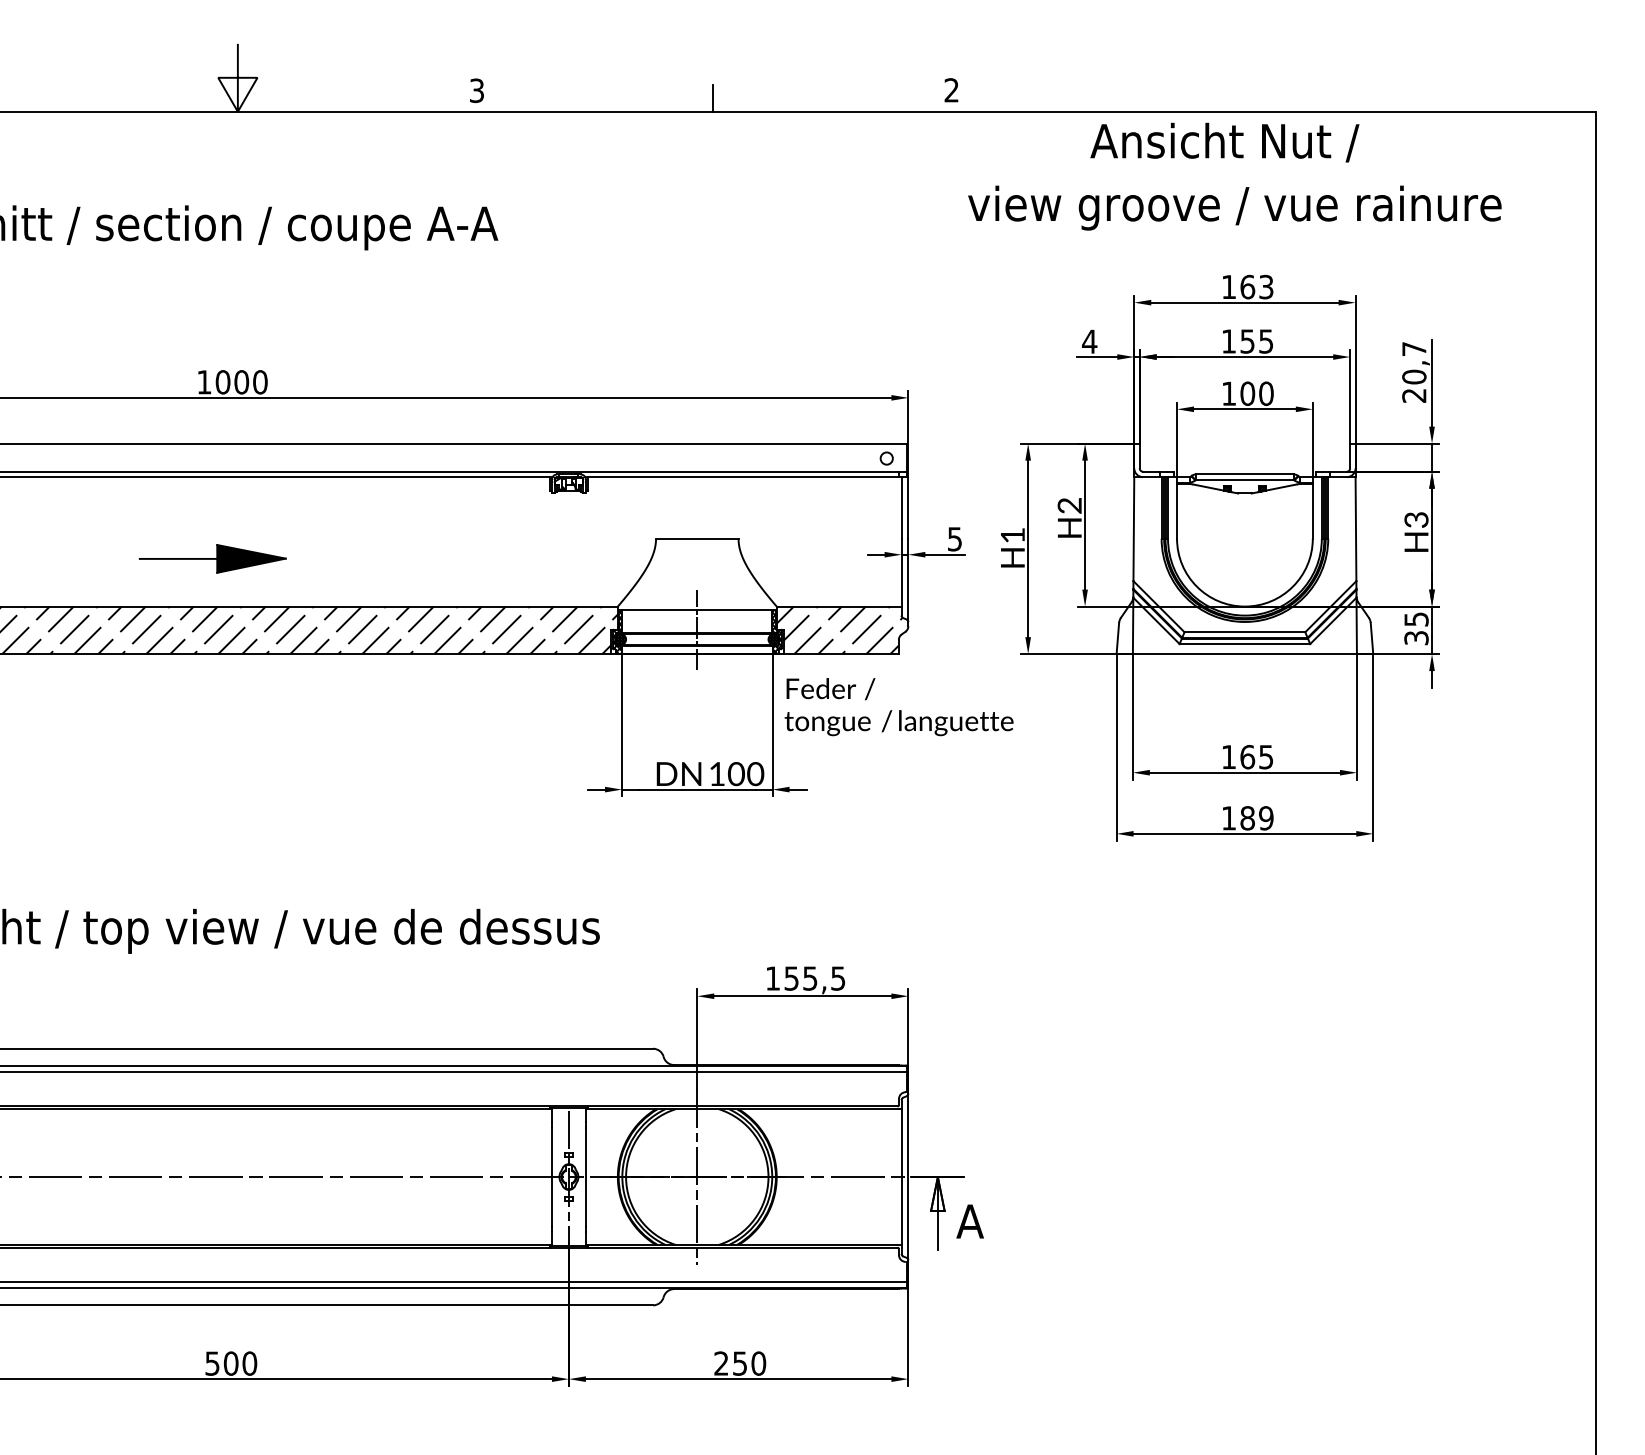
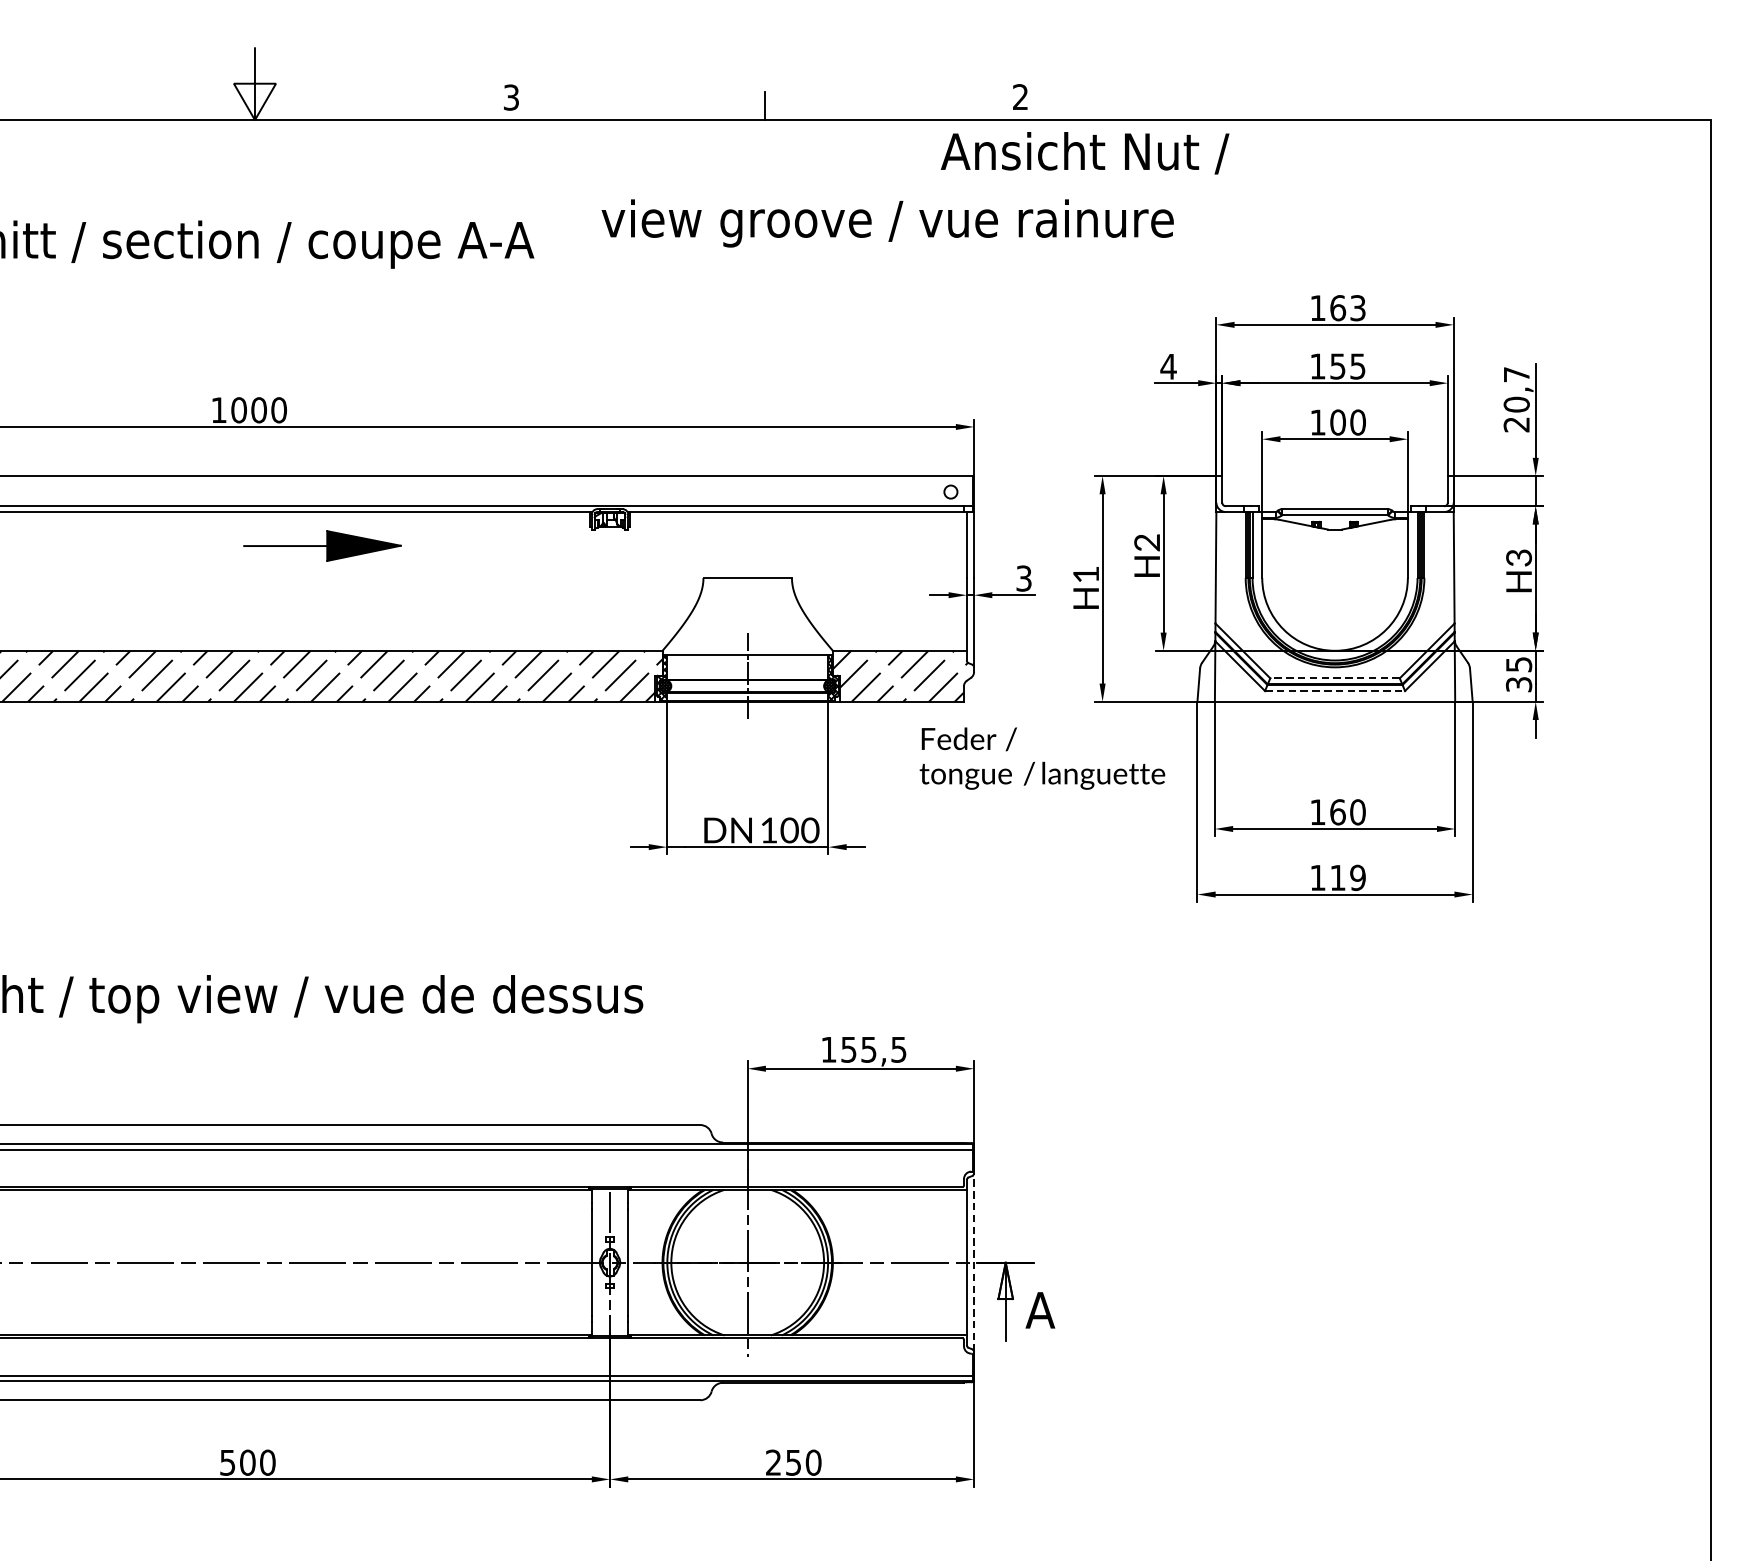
text: (1224, 142) -> (1084, 153), moved
text: (1234, 207) -> (887, 222), moved
text: (954, 538) -> (1023, 577), 5 -> 3
part: (212, 558) -> (322, 545), moved
line: (1244, 632) -> (1334, 678), solid -> dashed
line: (1245, 644) -> (1335, 691), solid -> dashed
text: (898, 707) -> (1041, 759), moved
text: (1266, 756) -> (1358, 811), 165 -> 160
text: (1247, 818) -> (1337, 878), 189 -> 119
line: (908, 1176) -> (974, 1262), solid -> dashed

